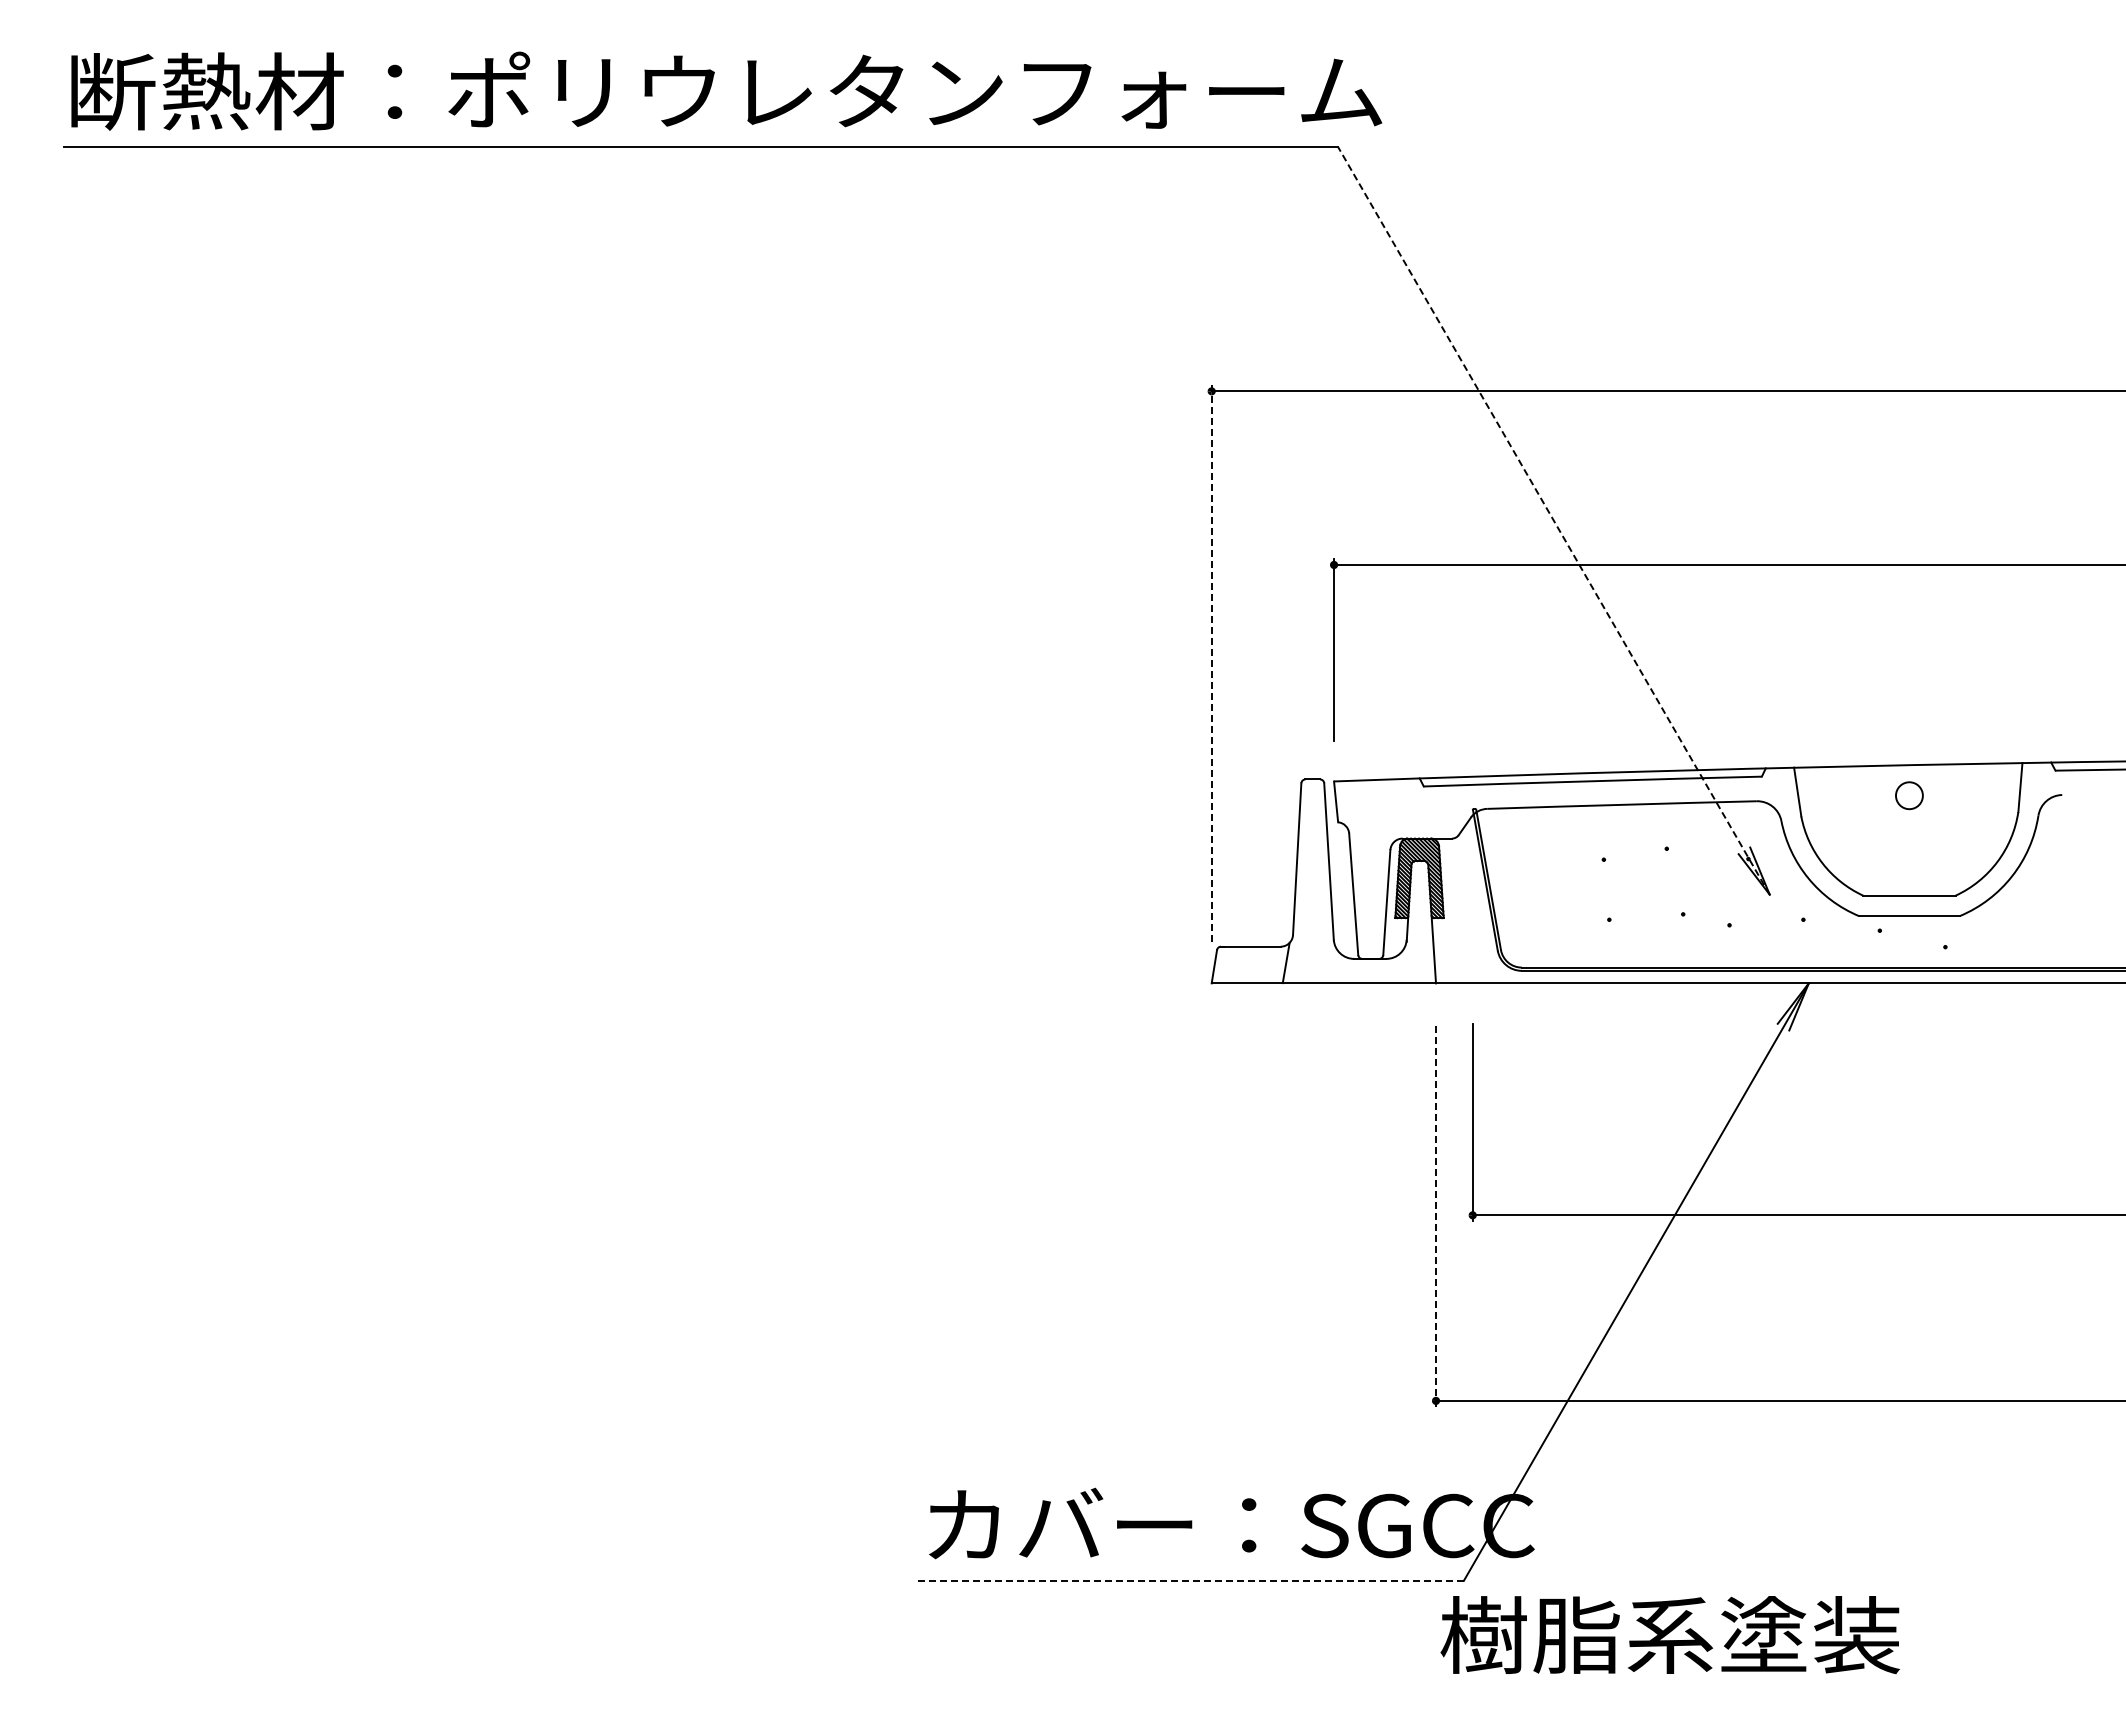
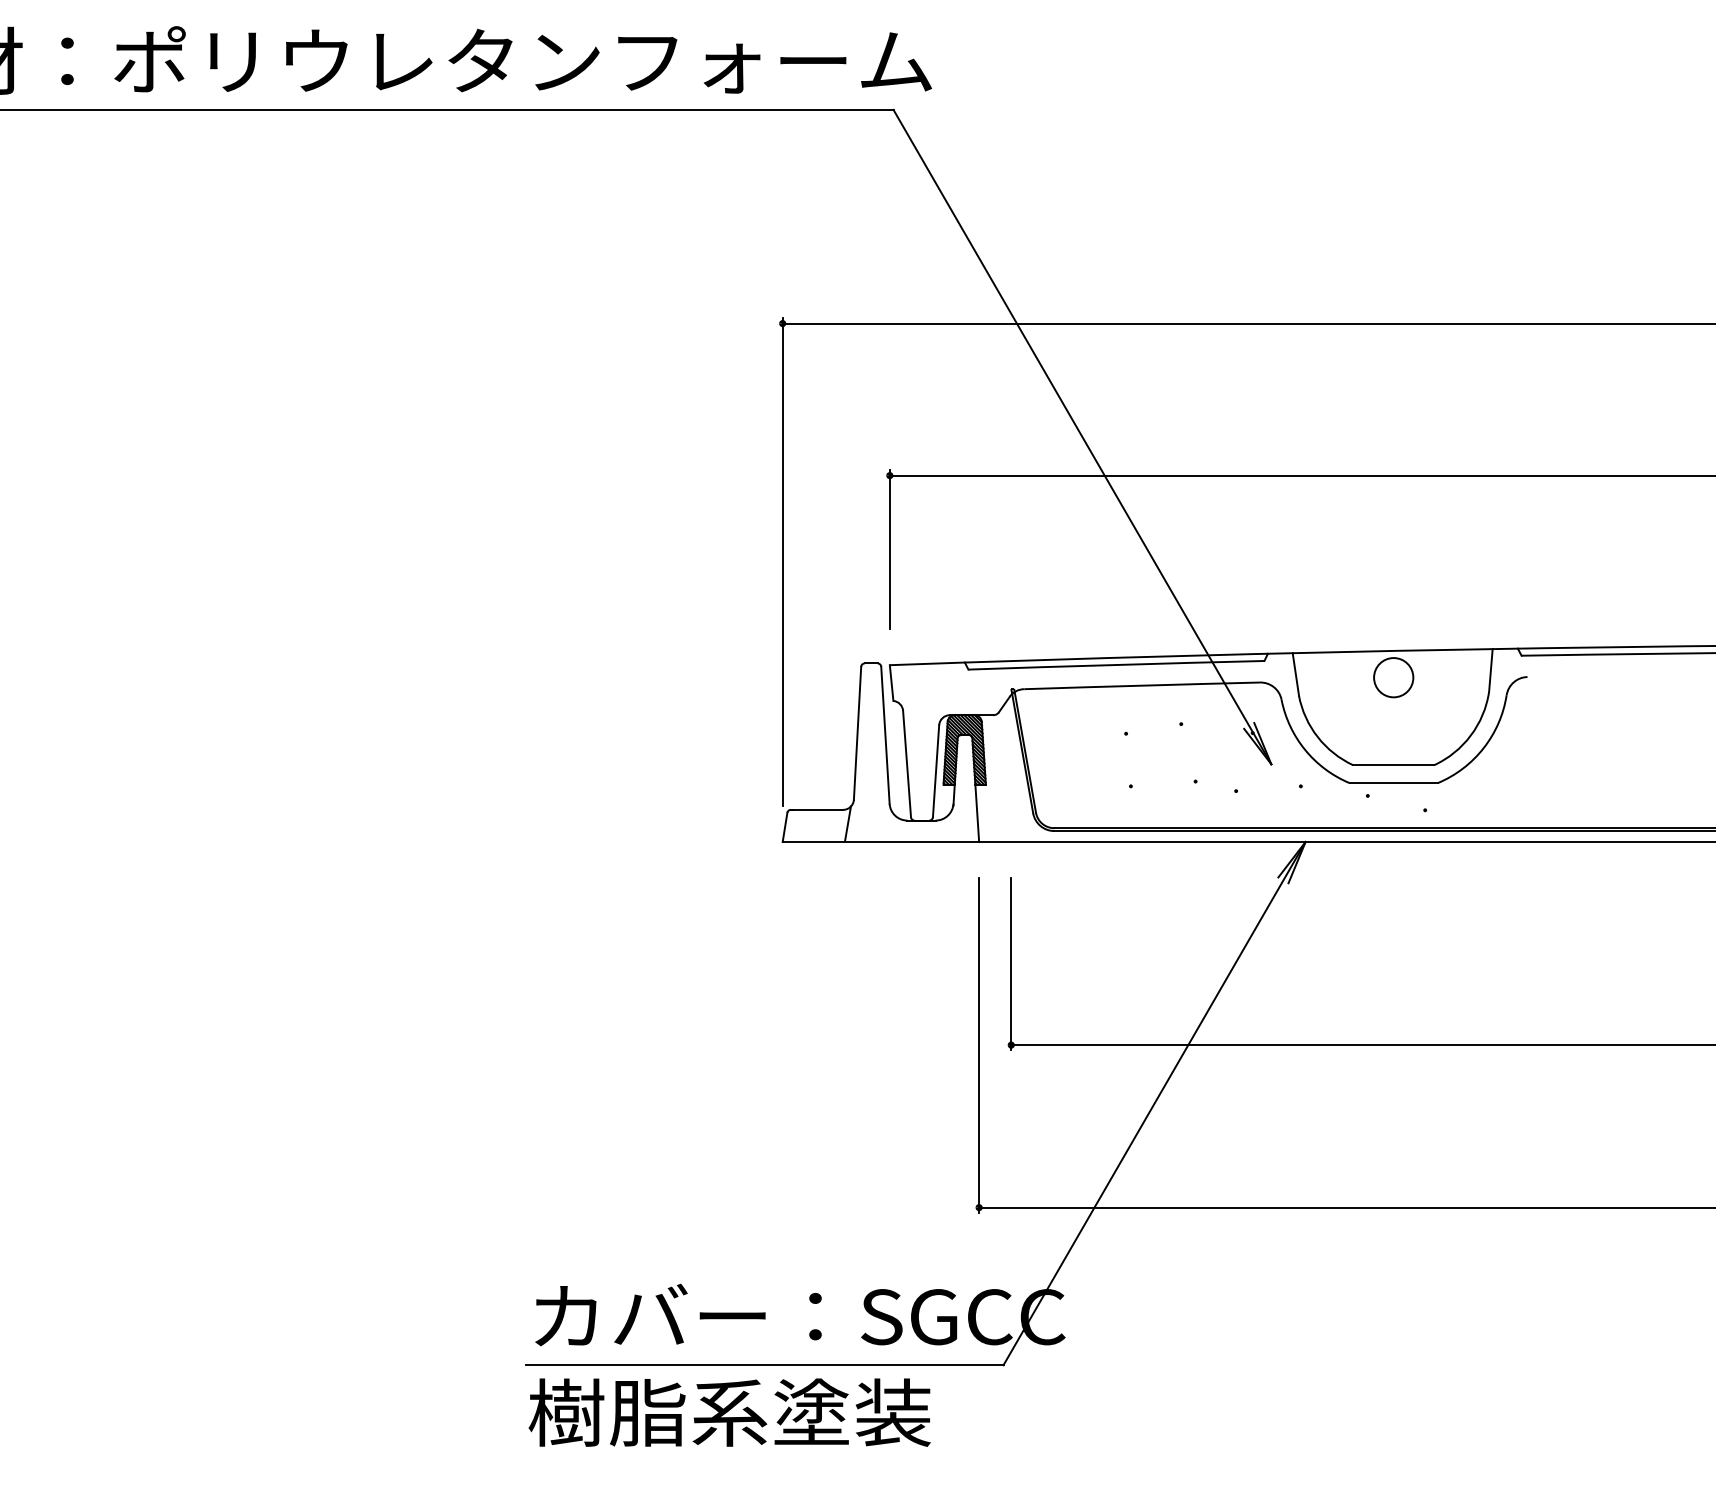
line: (1553, 520) -> (1082, 436), dashed -> solid
line: (1211, 663) -> (782, 561), dashed -> solid
circle: (1909, 795) -> (1393, 677), size x1.67
line: (1436, 1215) -> (979, 1045), dashed -> solid
line: (1191, 1580) -> (765, 1364), dashed -> solid
text: (1669, 1635) -> (729, 1413), moved

